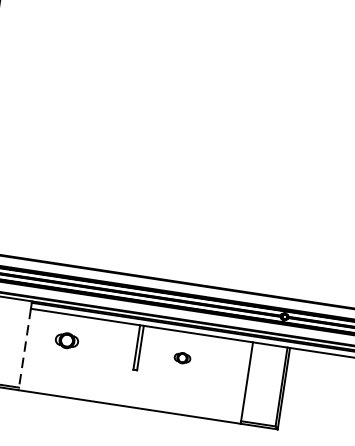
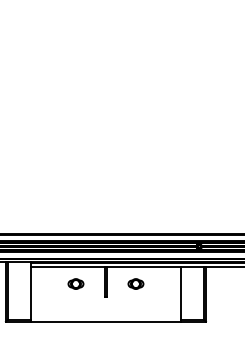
part: (66, 339) -> (75, 283), moved
line: (25, 350) -> (31, 294), dashed -> solid
part: (181, 357) -> (135, 283), size x1.43

